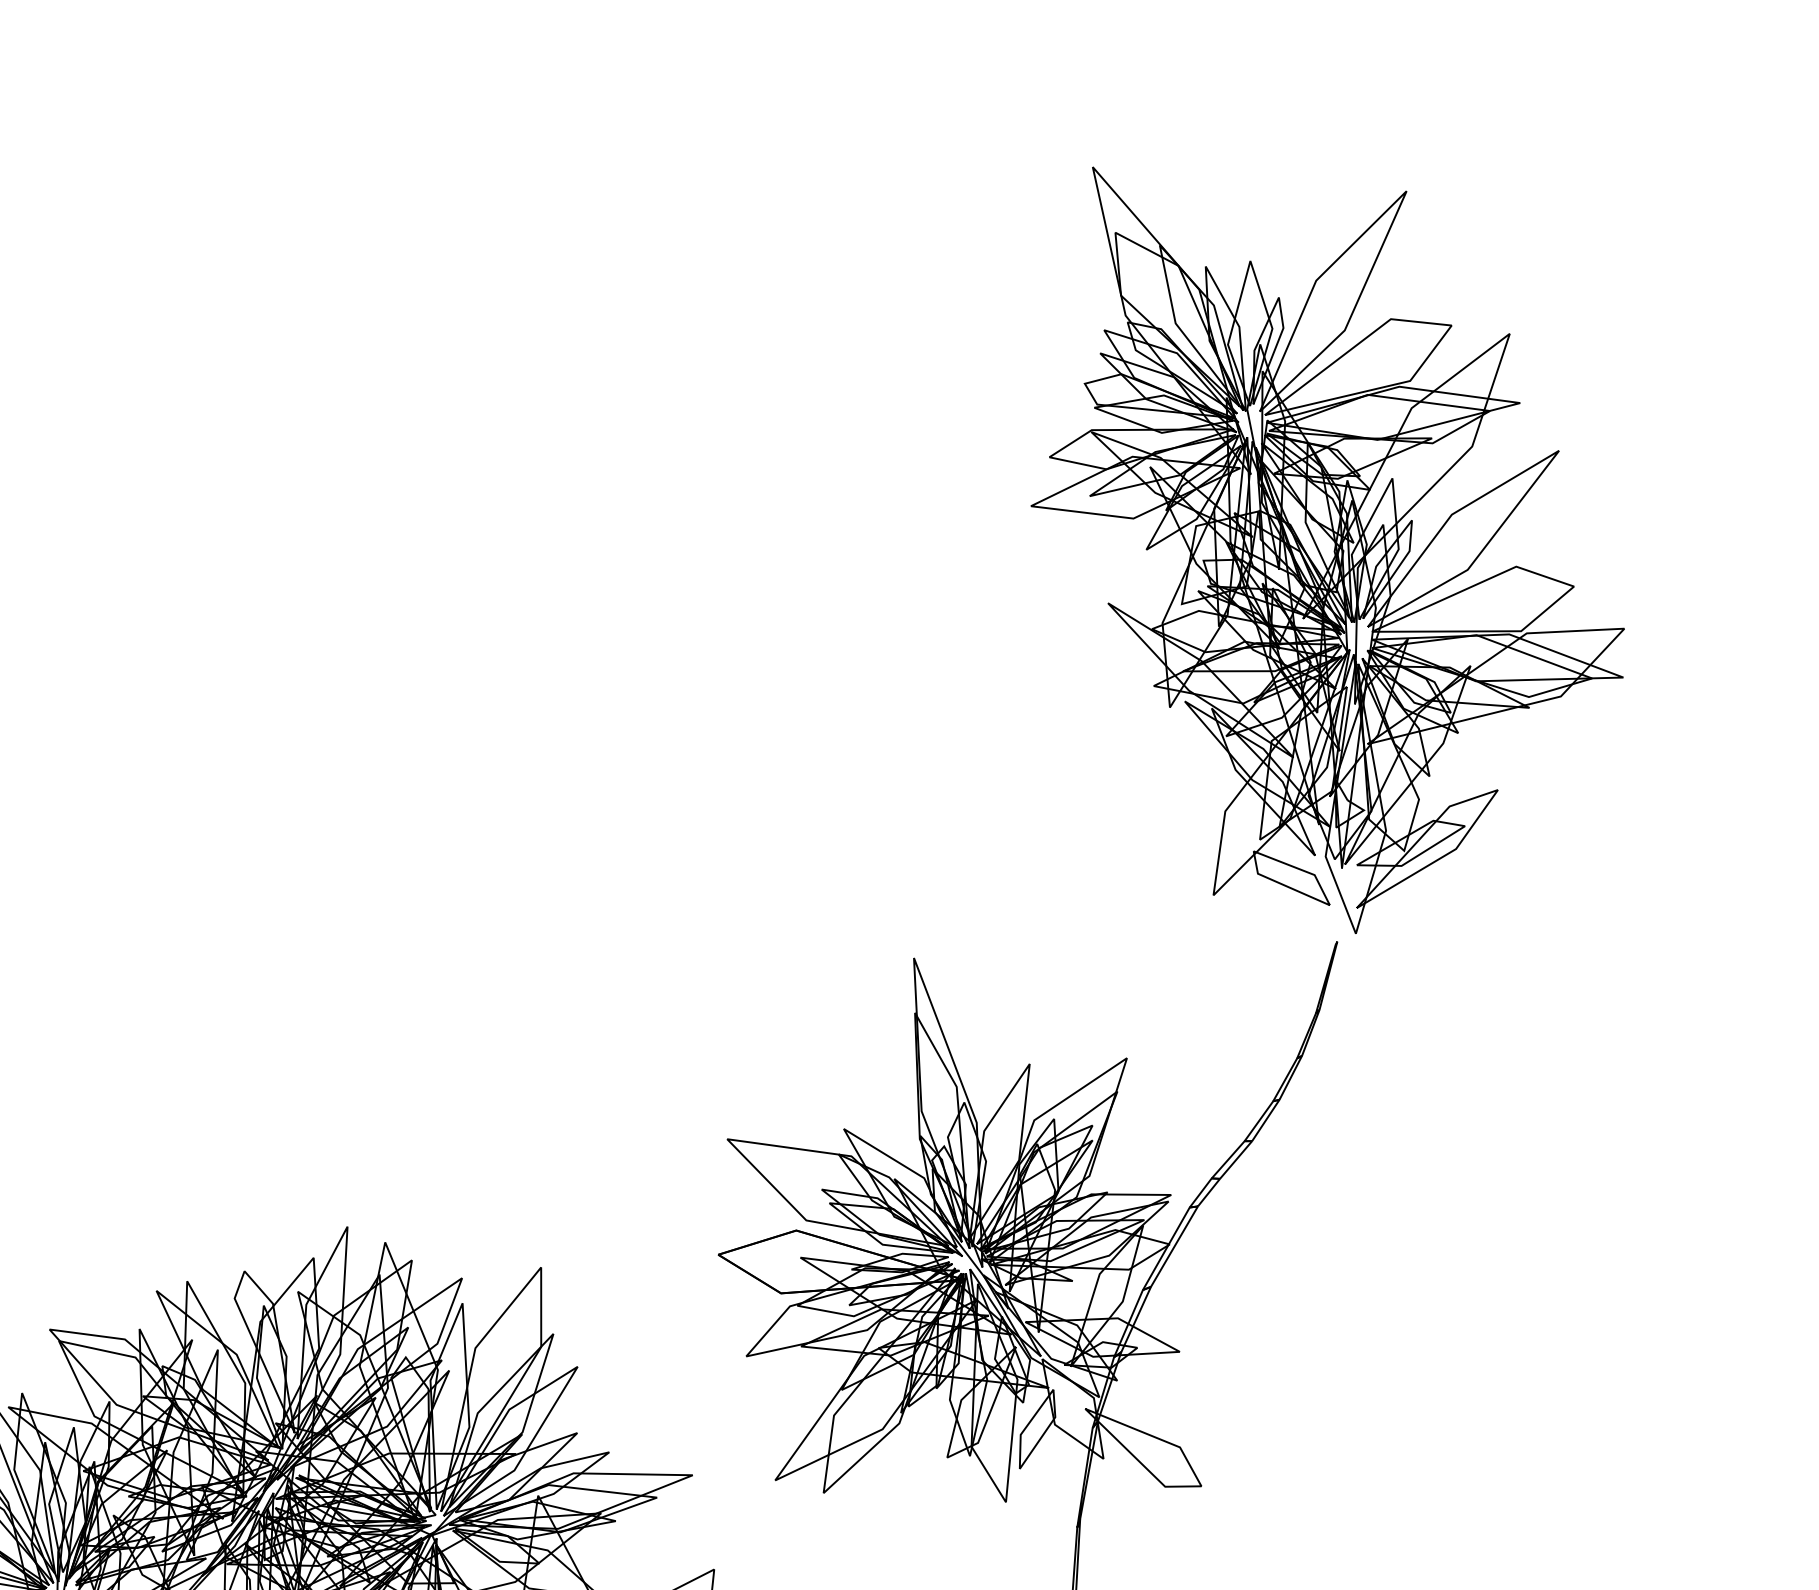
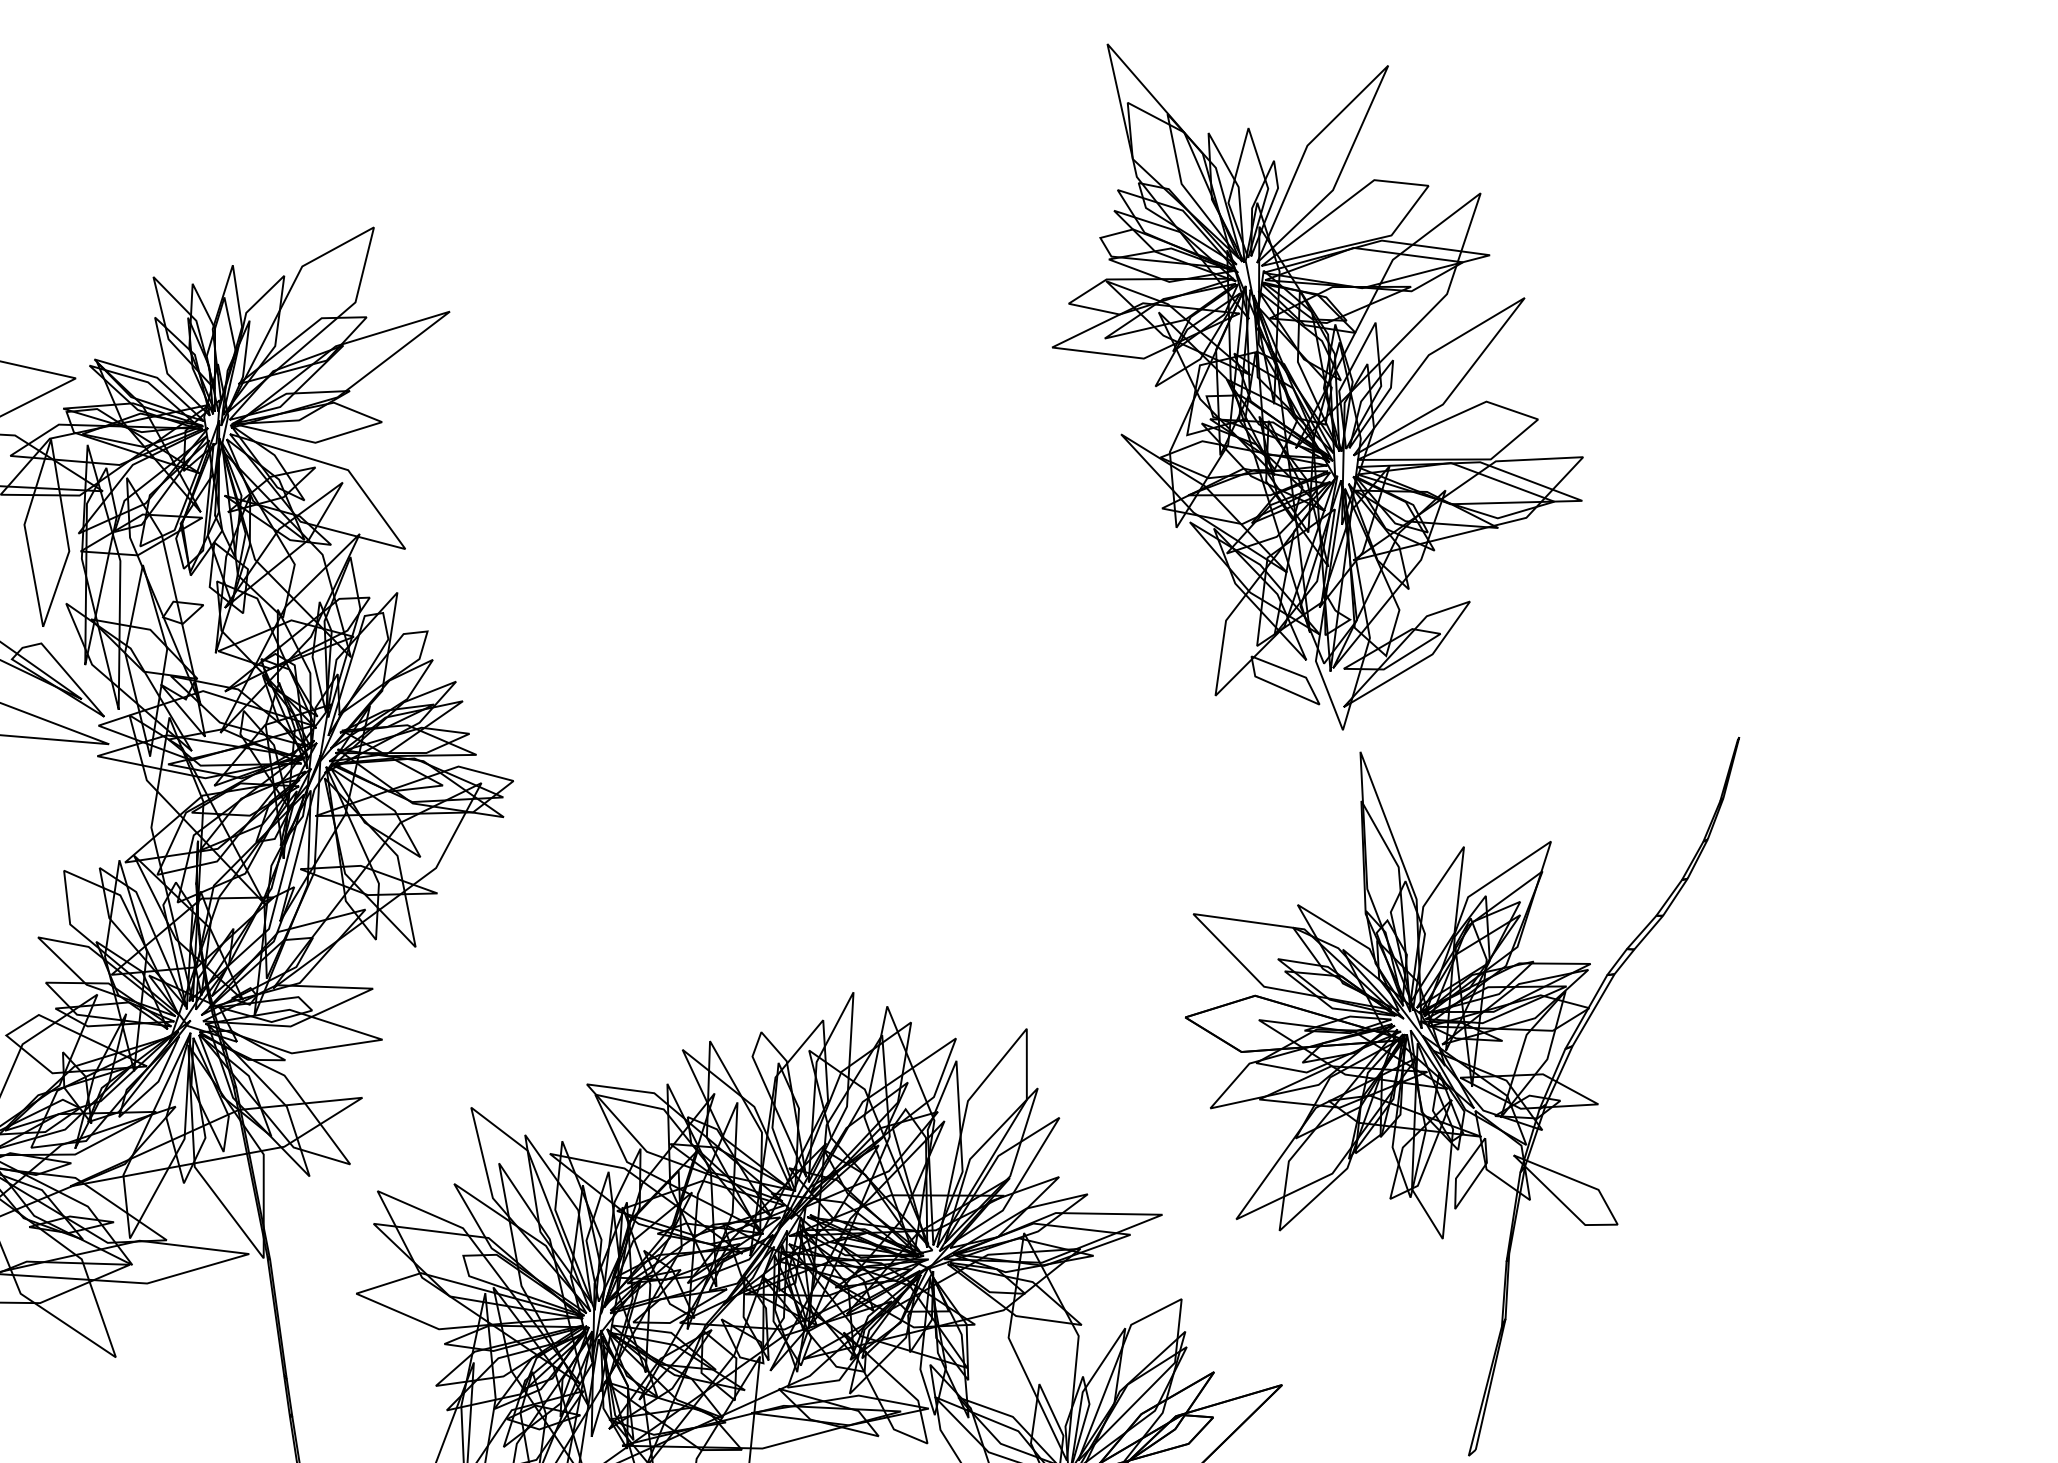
part: (1327, 549) -> (1317, 386), moved

